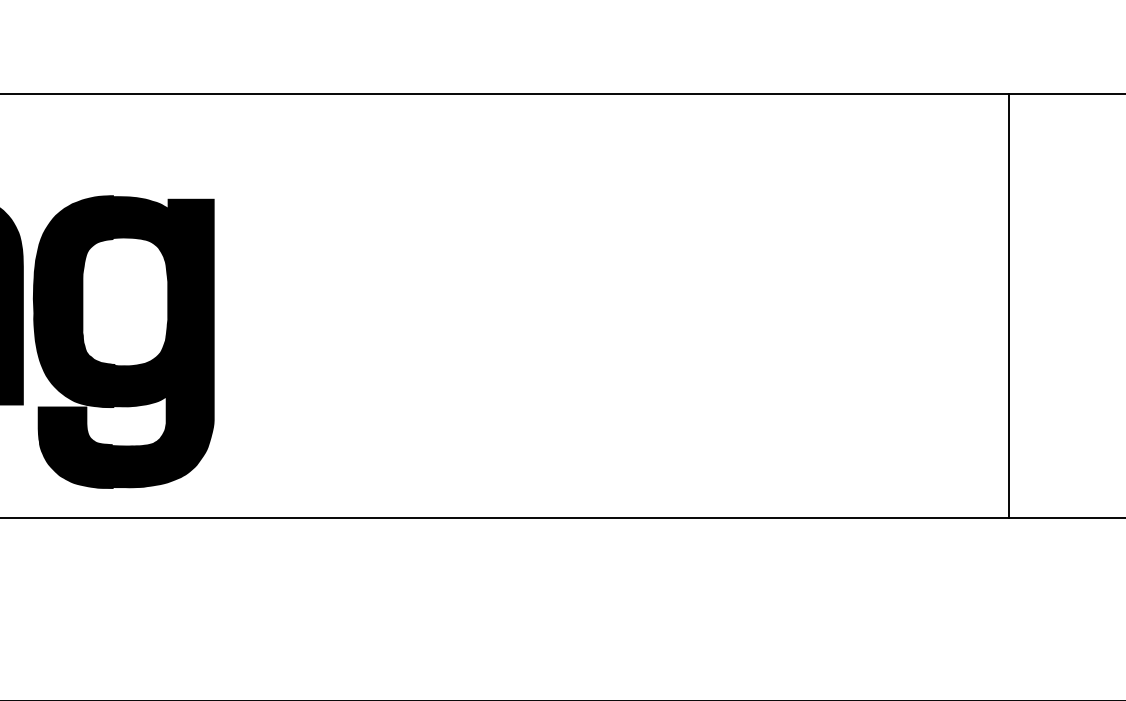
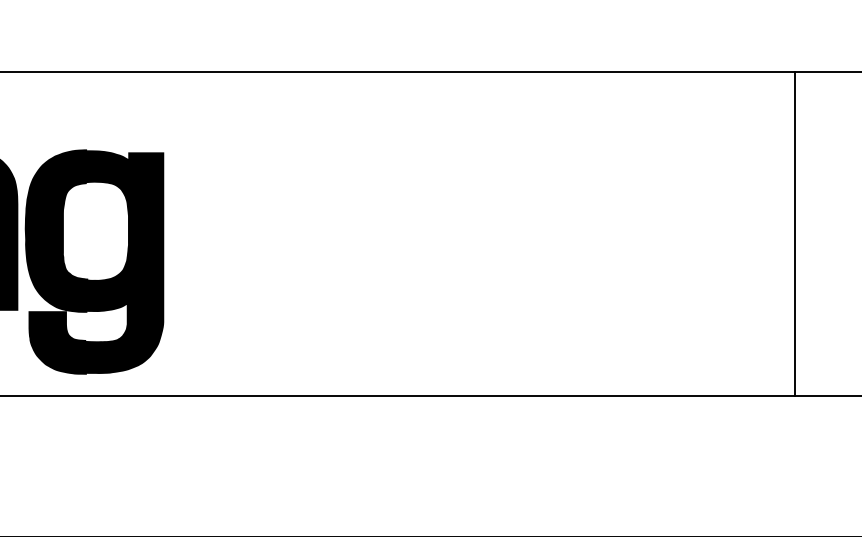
line: (1008, 305) -> (795, 234), moved

